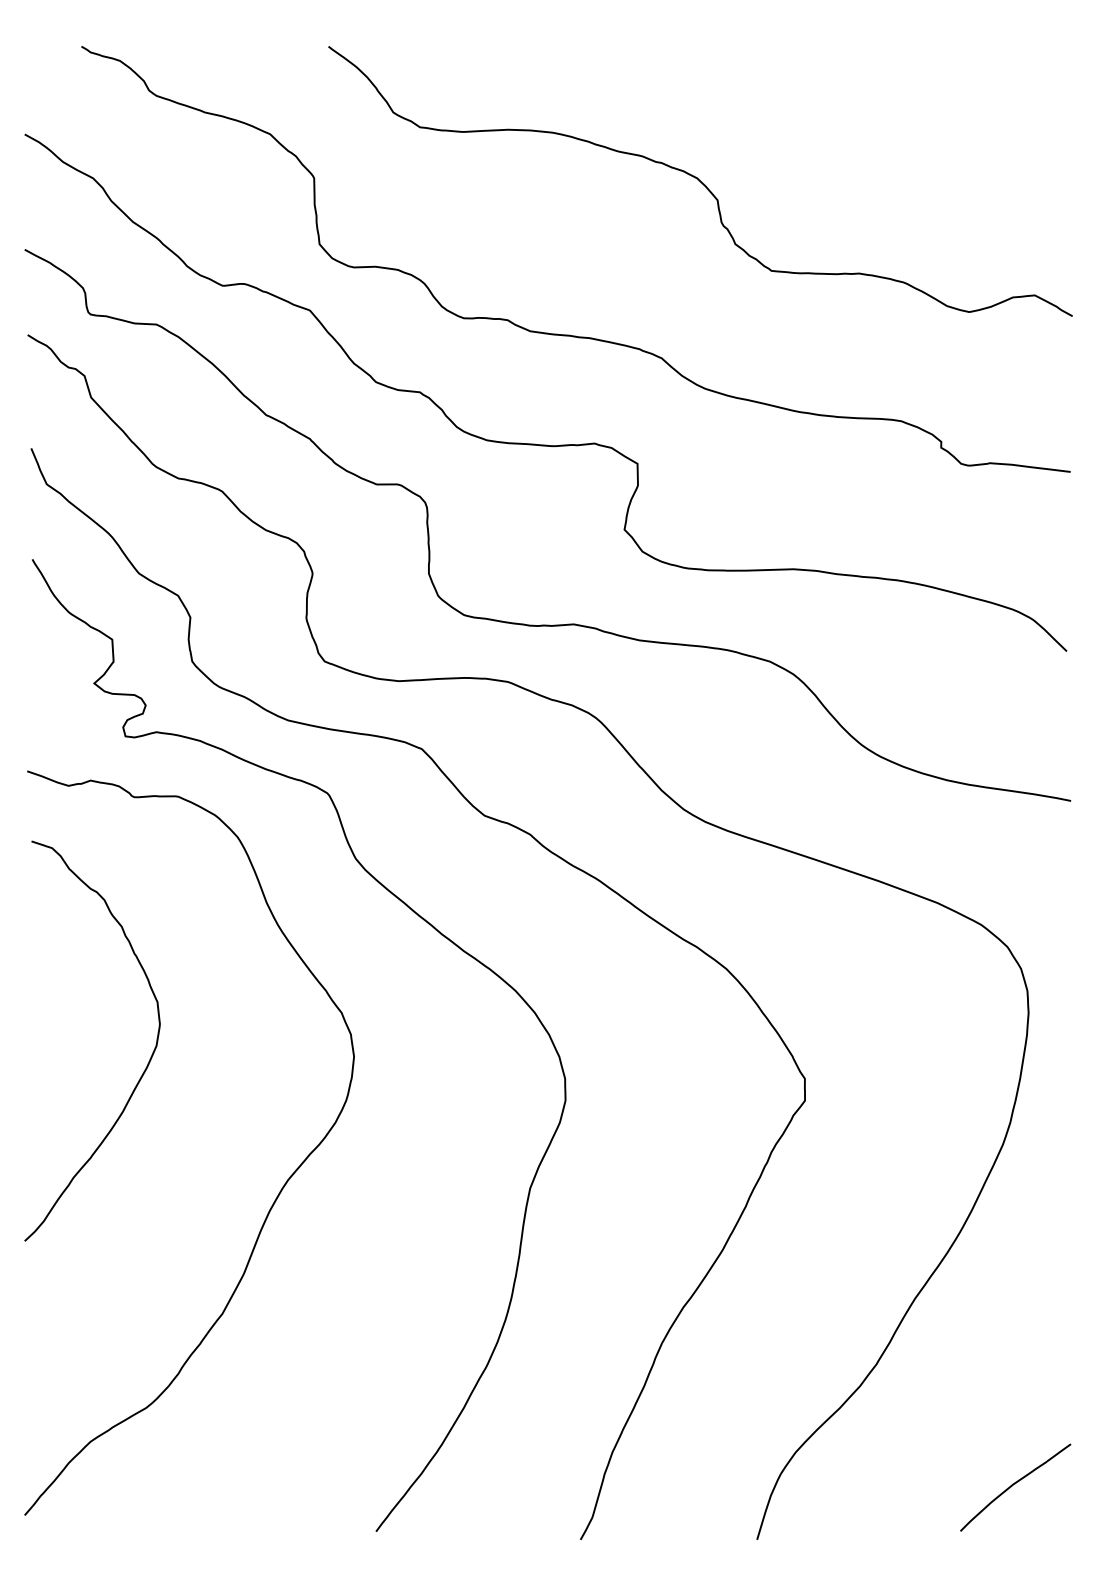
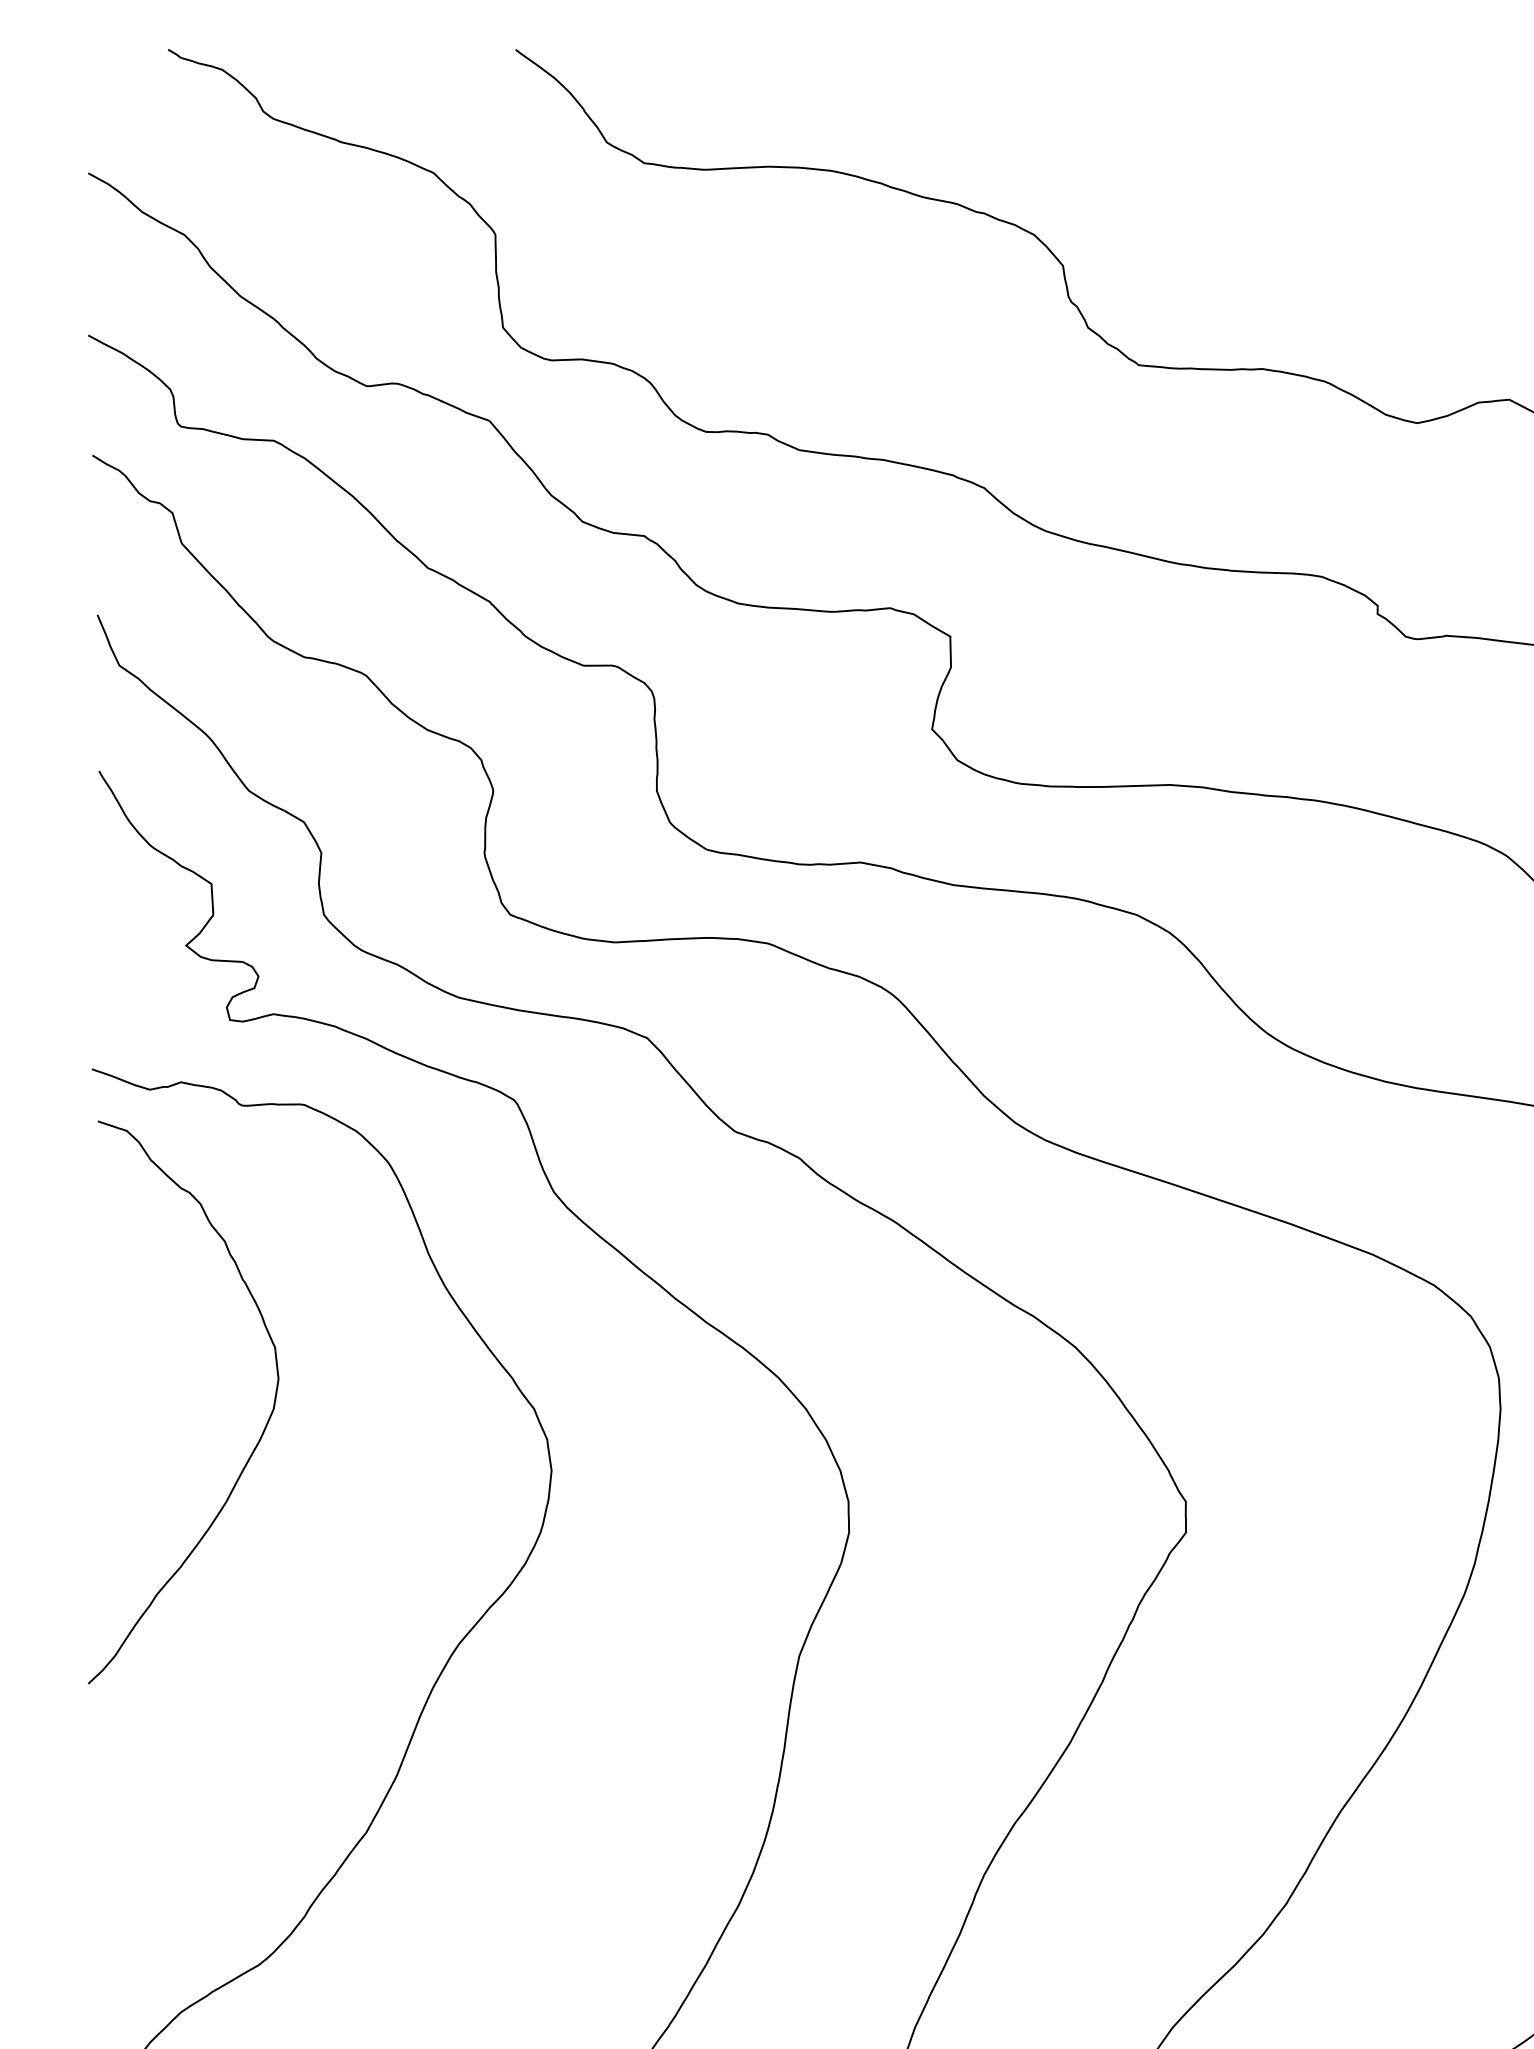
curve: (146, 1065) -> (259, 1436), moved

